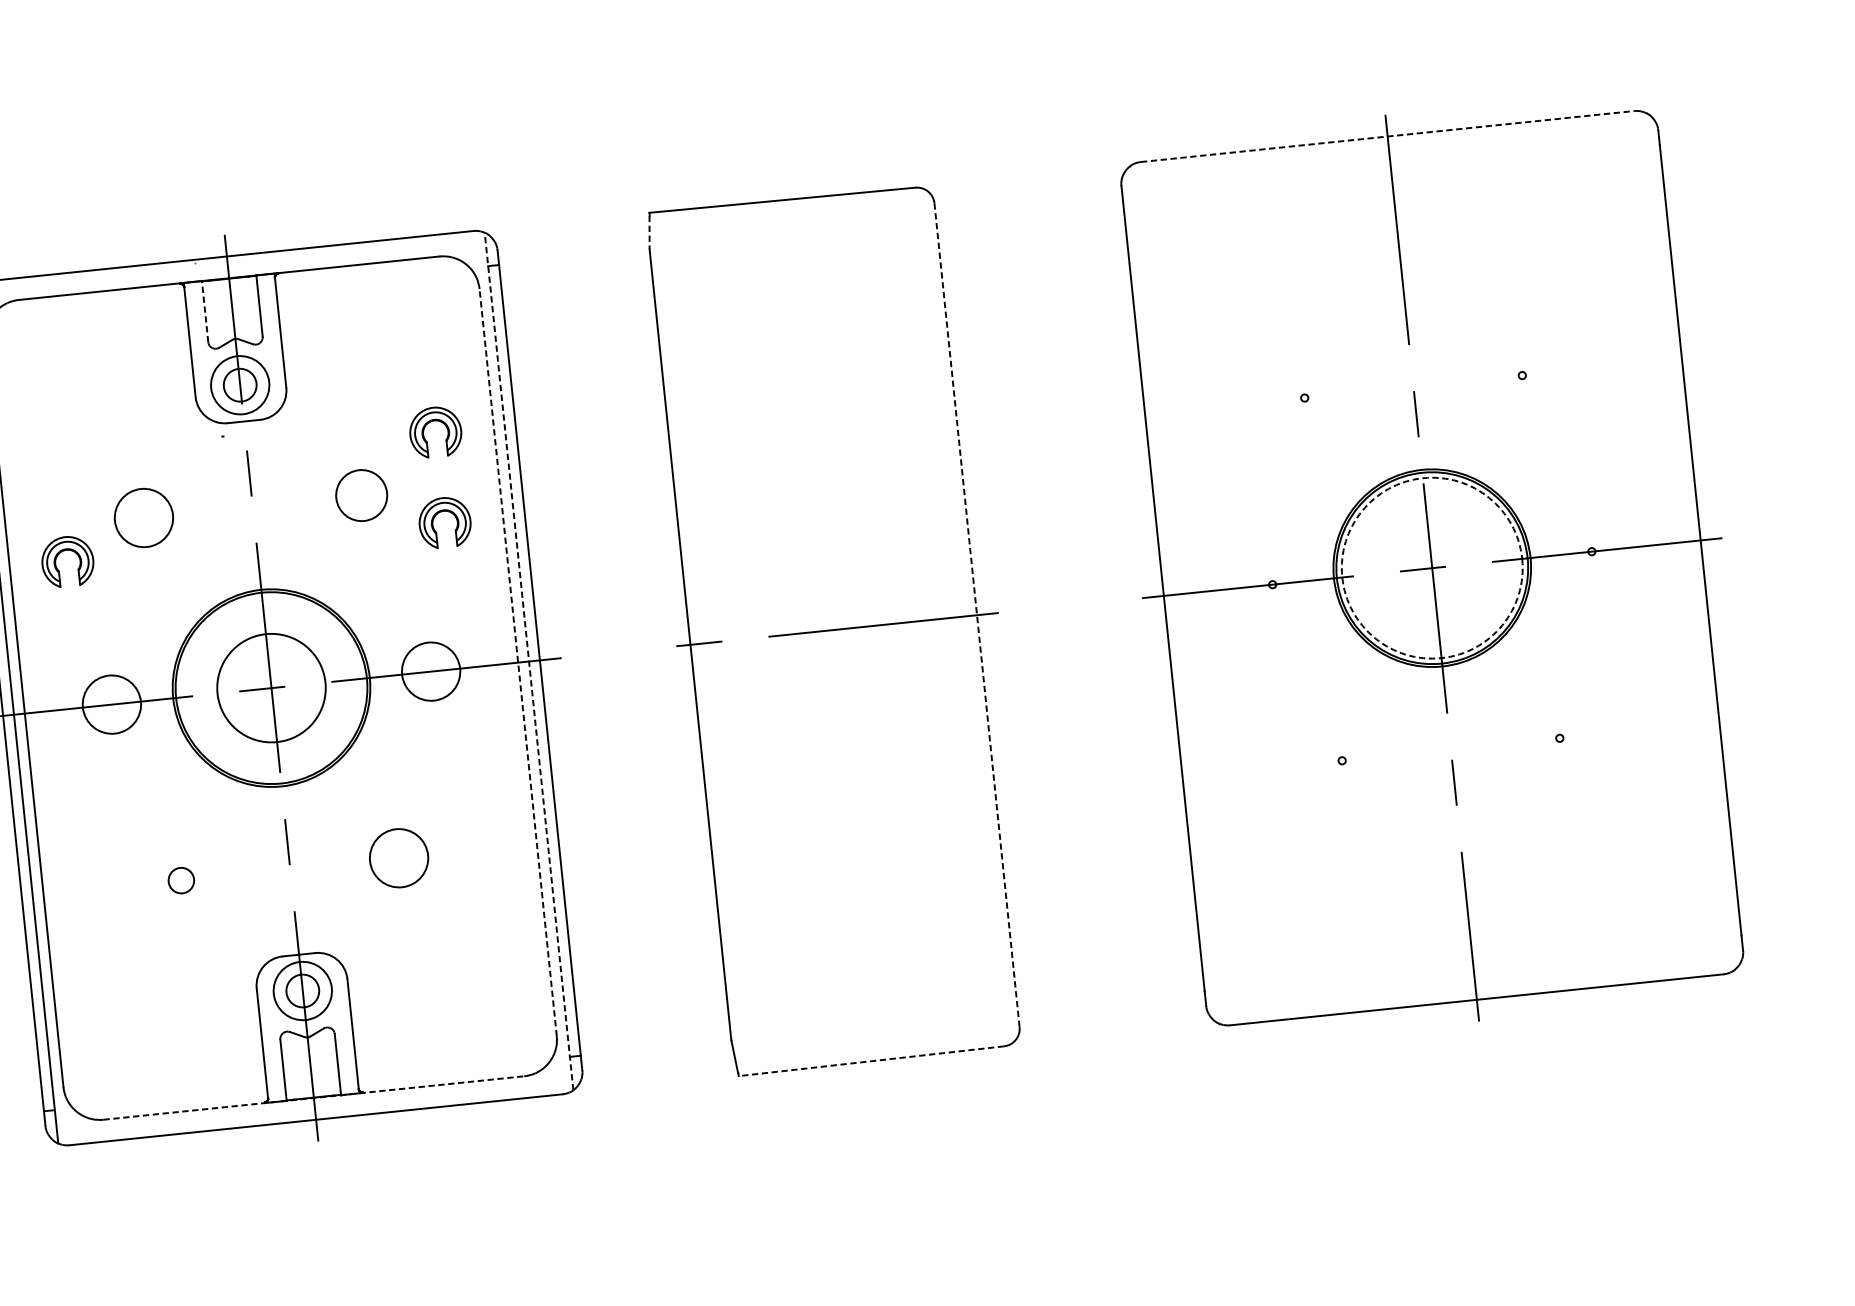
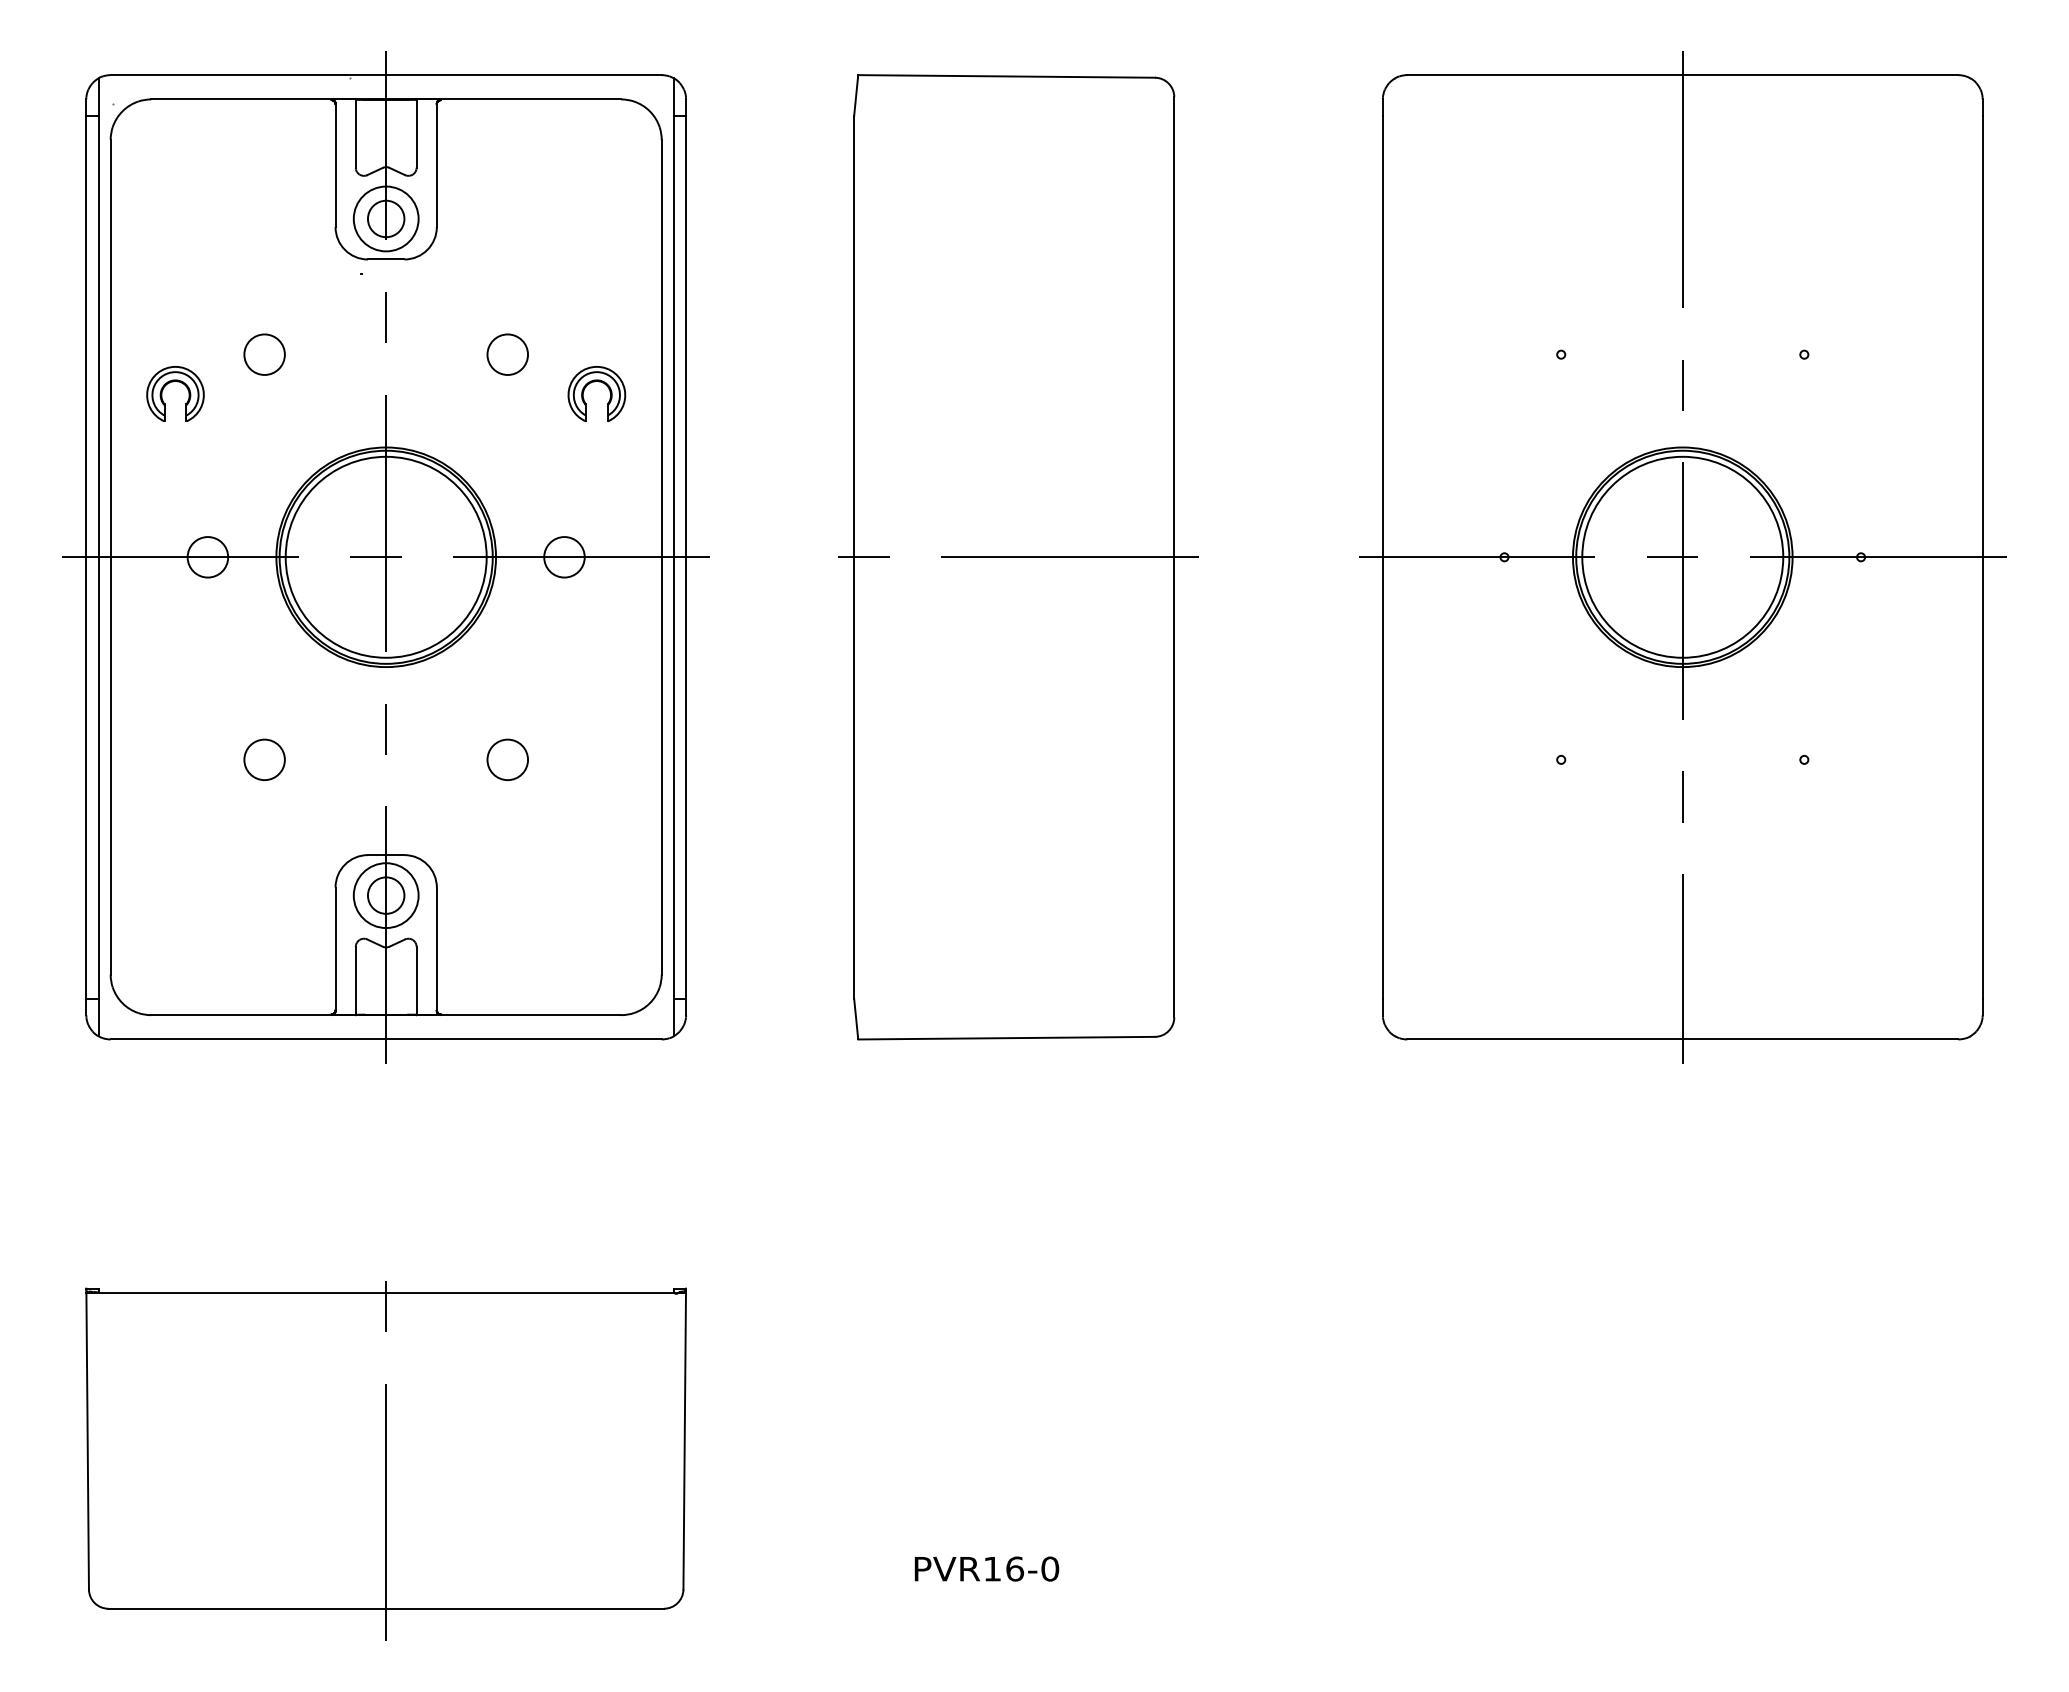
line: (1387, 136) -> (1682, 75), dashed -> solid
line: (650, 232) -> (856, 97), dashed -> solid
line: (204, 311) -> (355, 133), dashed -> solid
part: (432, 421) -> (594, 281), removed
circle: (361, 495) -> (507, 354), size x0.71
circle: (143, 517) -> (264, 354), size x0.62
circle: (1431, 567) -> (1682, 556), dashed -> solid
line: (977, 615) -> (1174, 557), dashed -> solid
line: (517, 661) -> (661, 556), dashed -> solid
line: (528, 661) -> (673, 557), dashed -> solid
circle: (431, 671) -> (564, 557), size x0.62
circle: (270, 687) -> (385, 556), size x1.67
circle: (111, 704) -> (207, 557), size x0.62
circle: (398, 857) -> (507, 759), size x0.62
circle: (181, 880) -> (264, 759), size x1.43
line: (871, 1061) -> (1006, 1038), dashed -> solid
line: (314, 1098) -> (386, 1015), dashed -> solid

